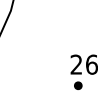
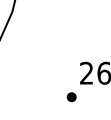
part: (78, 85) -> (71, 96), moved

